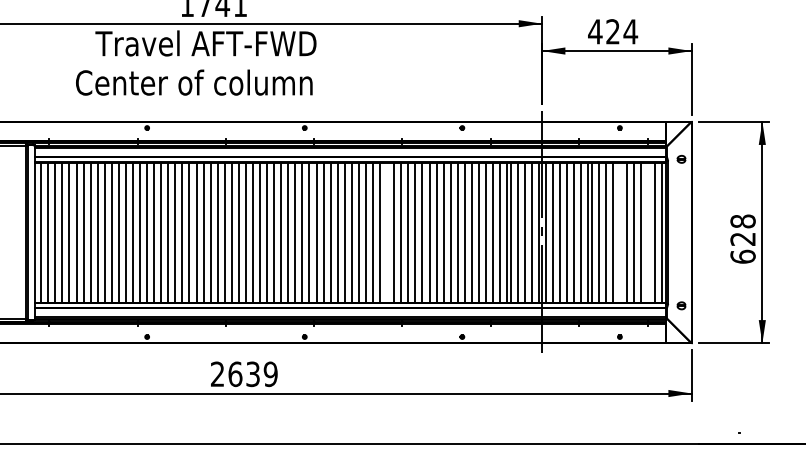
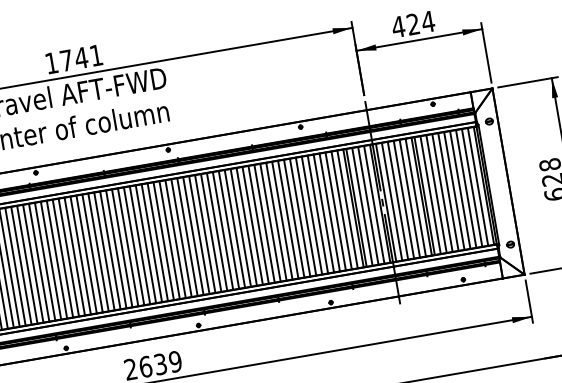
line: (387, 232) -> (252, 225), added
line: (620, 232) -> (448, 191), added
line: (648, 232) -> (472, 187), added

